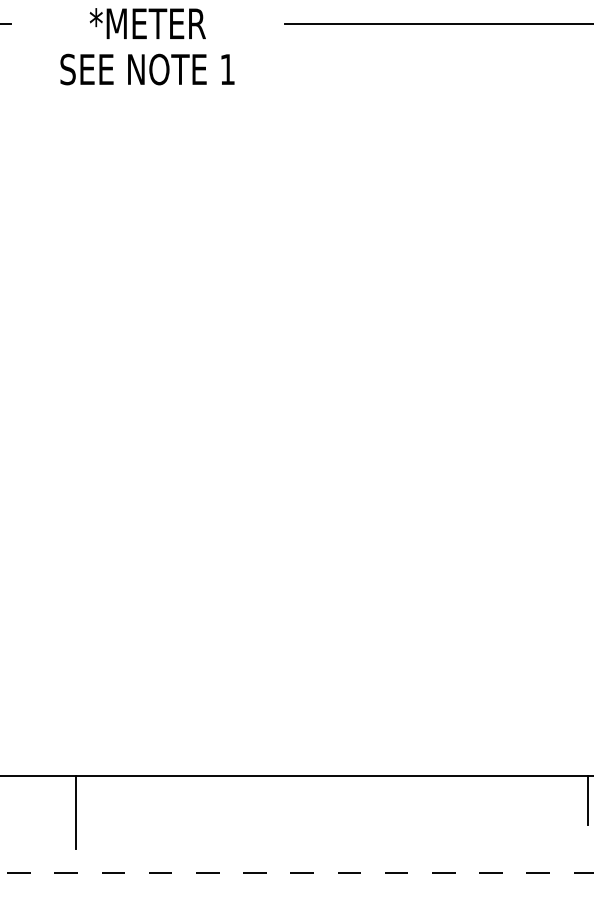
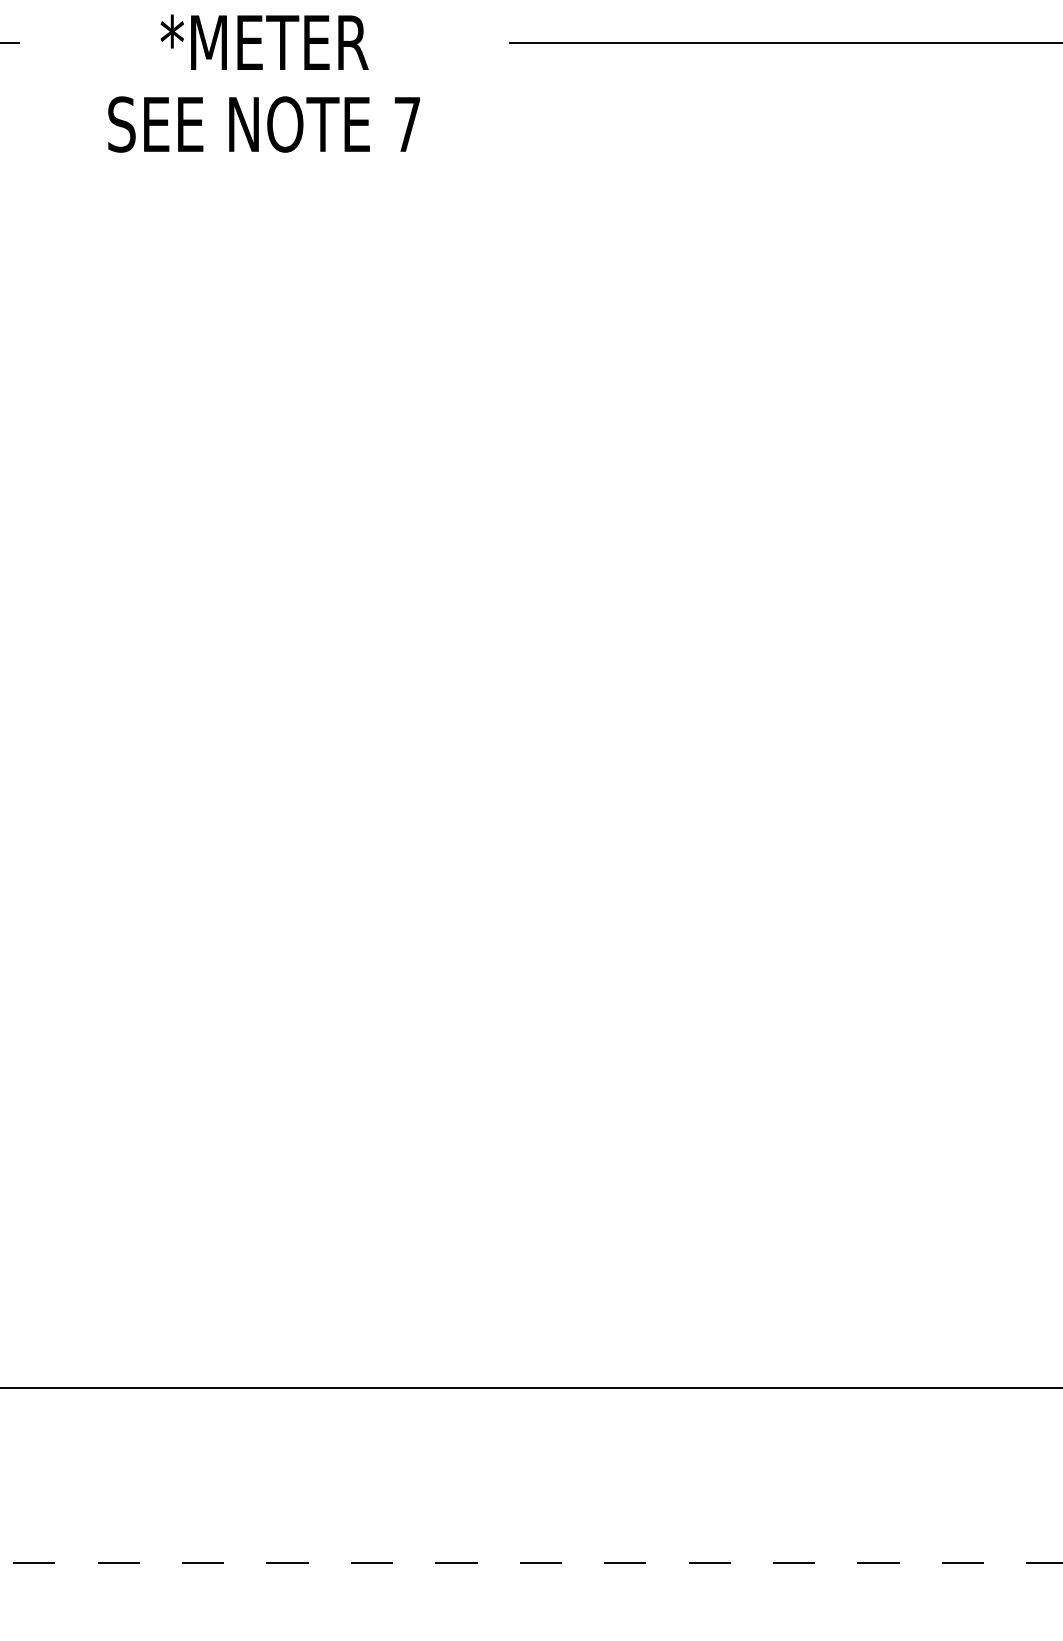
text: (227, 69) -> (407, 124), 1 -> 7
line: (587, 799) -> (1051, 1430), removed
line: (76, 812) -> (136, 1453), removed

